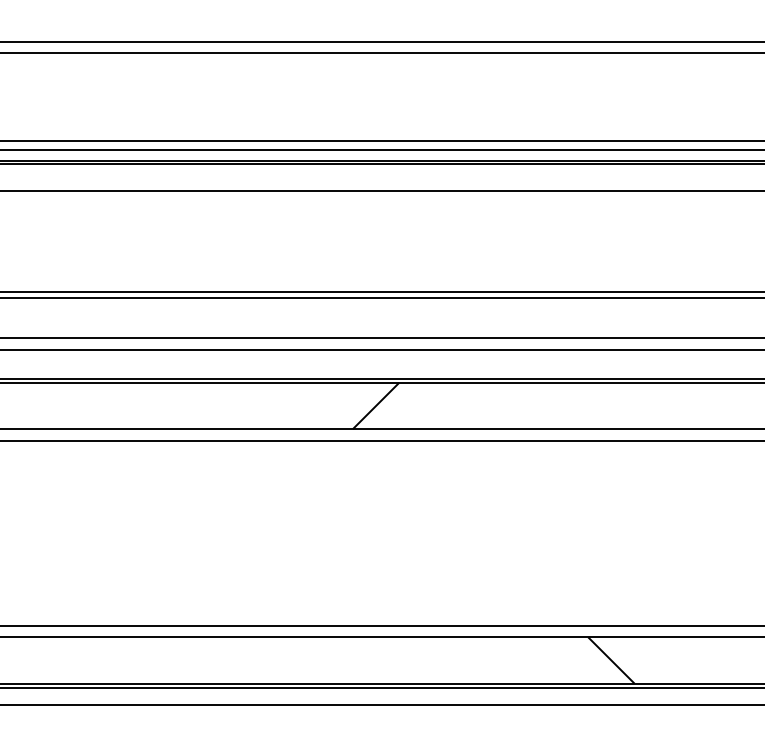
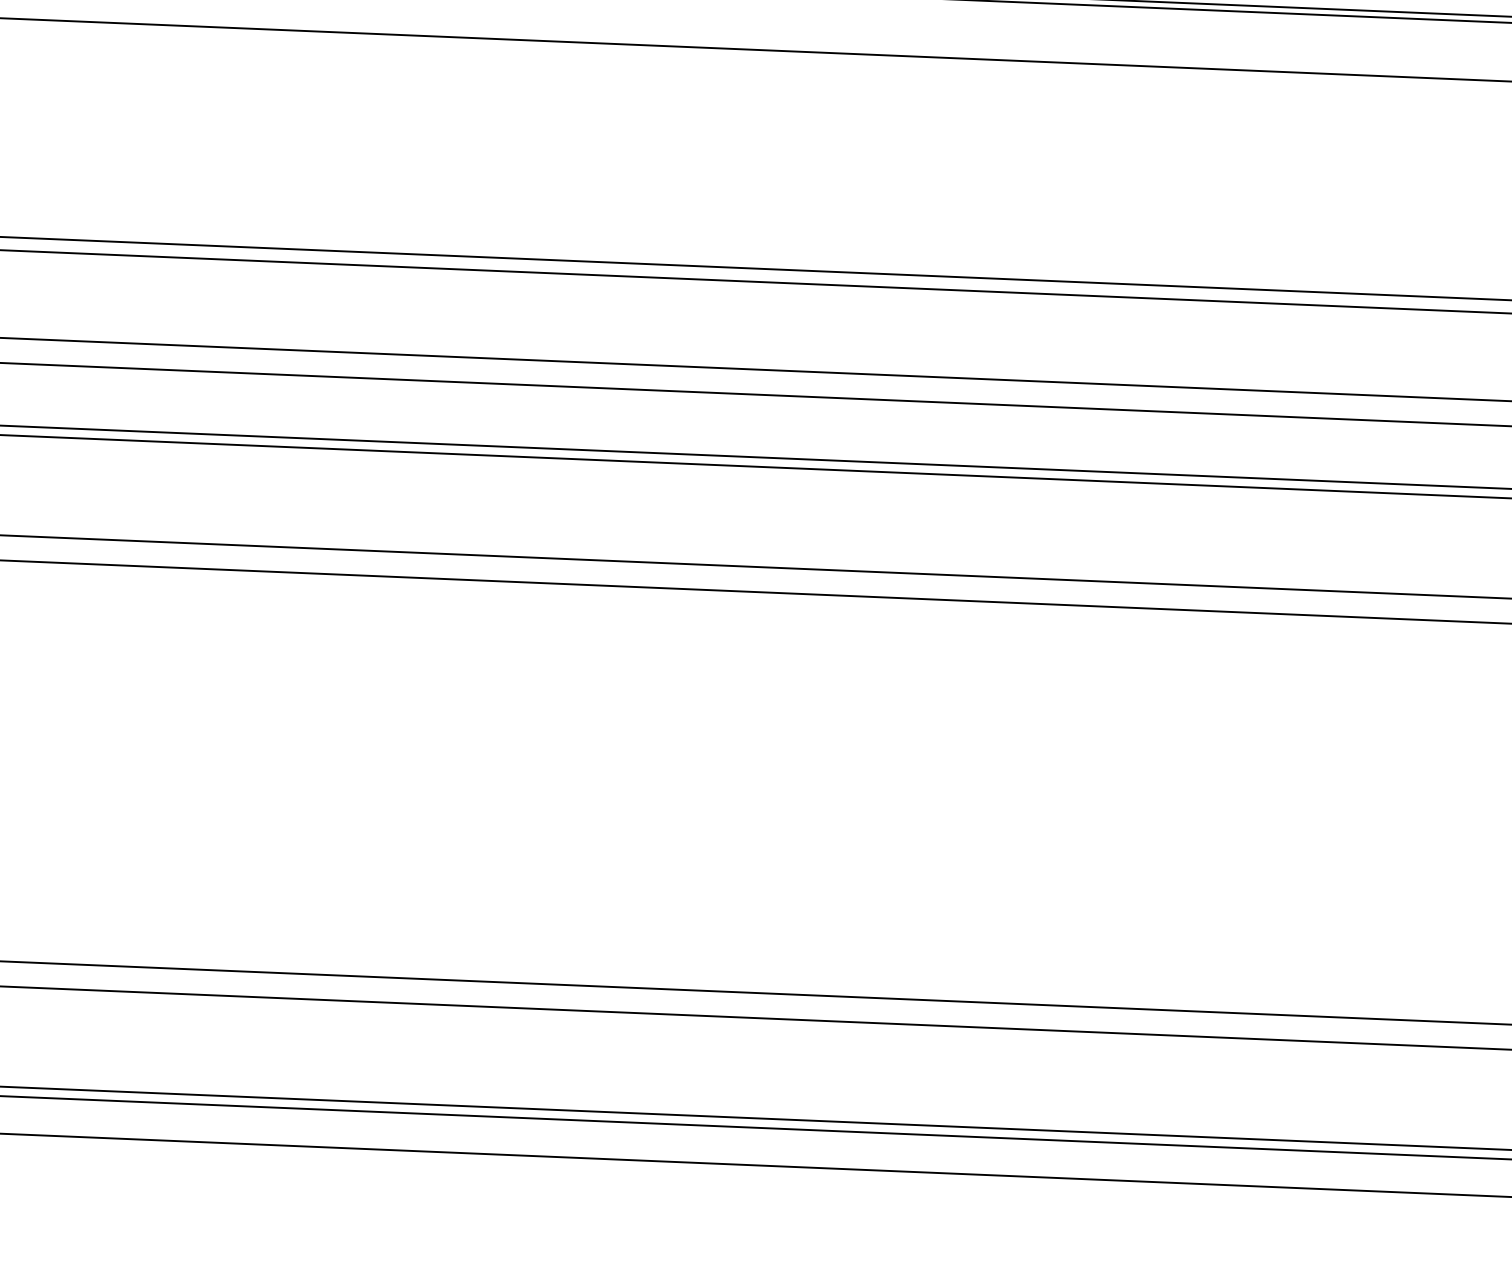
hatch: (375, 405) -> (776, 516), removed
hatch: (611, 660) -> (1264, 1089), removed

